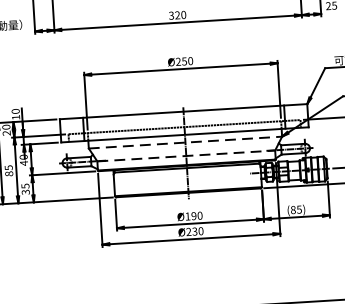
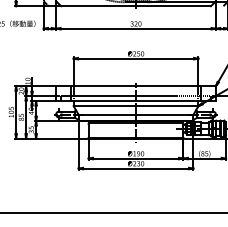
line: (186, 143) -> (136, 106), dashed -> solid
line: (186, 155) -> (136, 114), dashed -> solid

